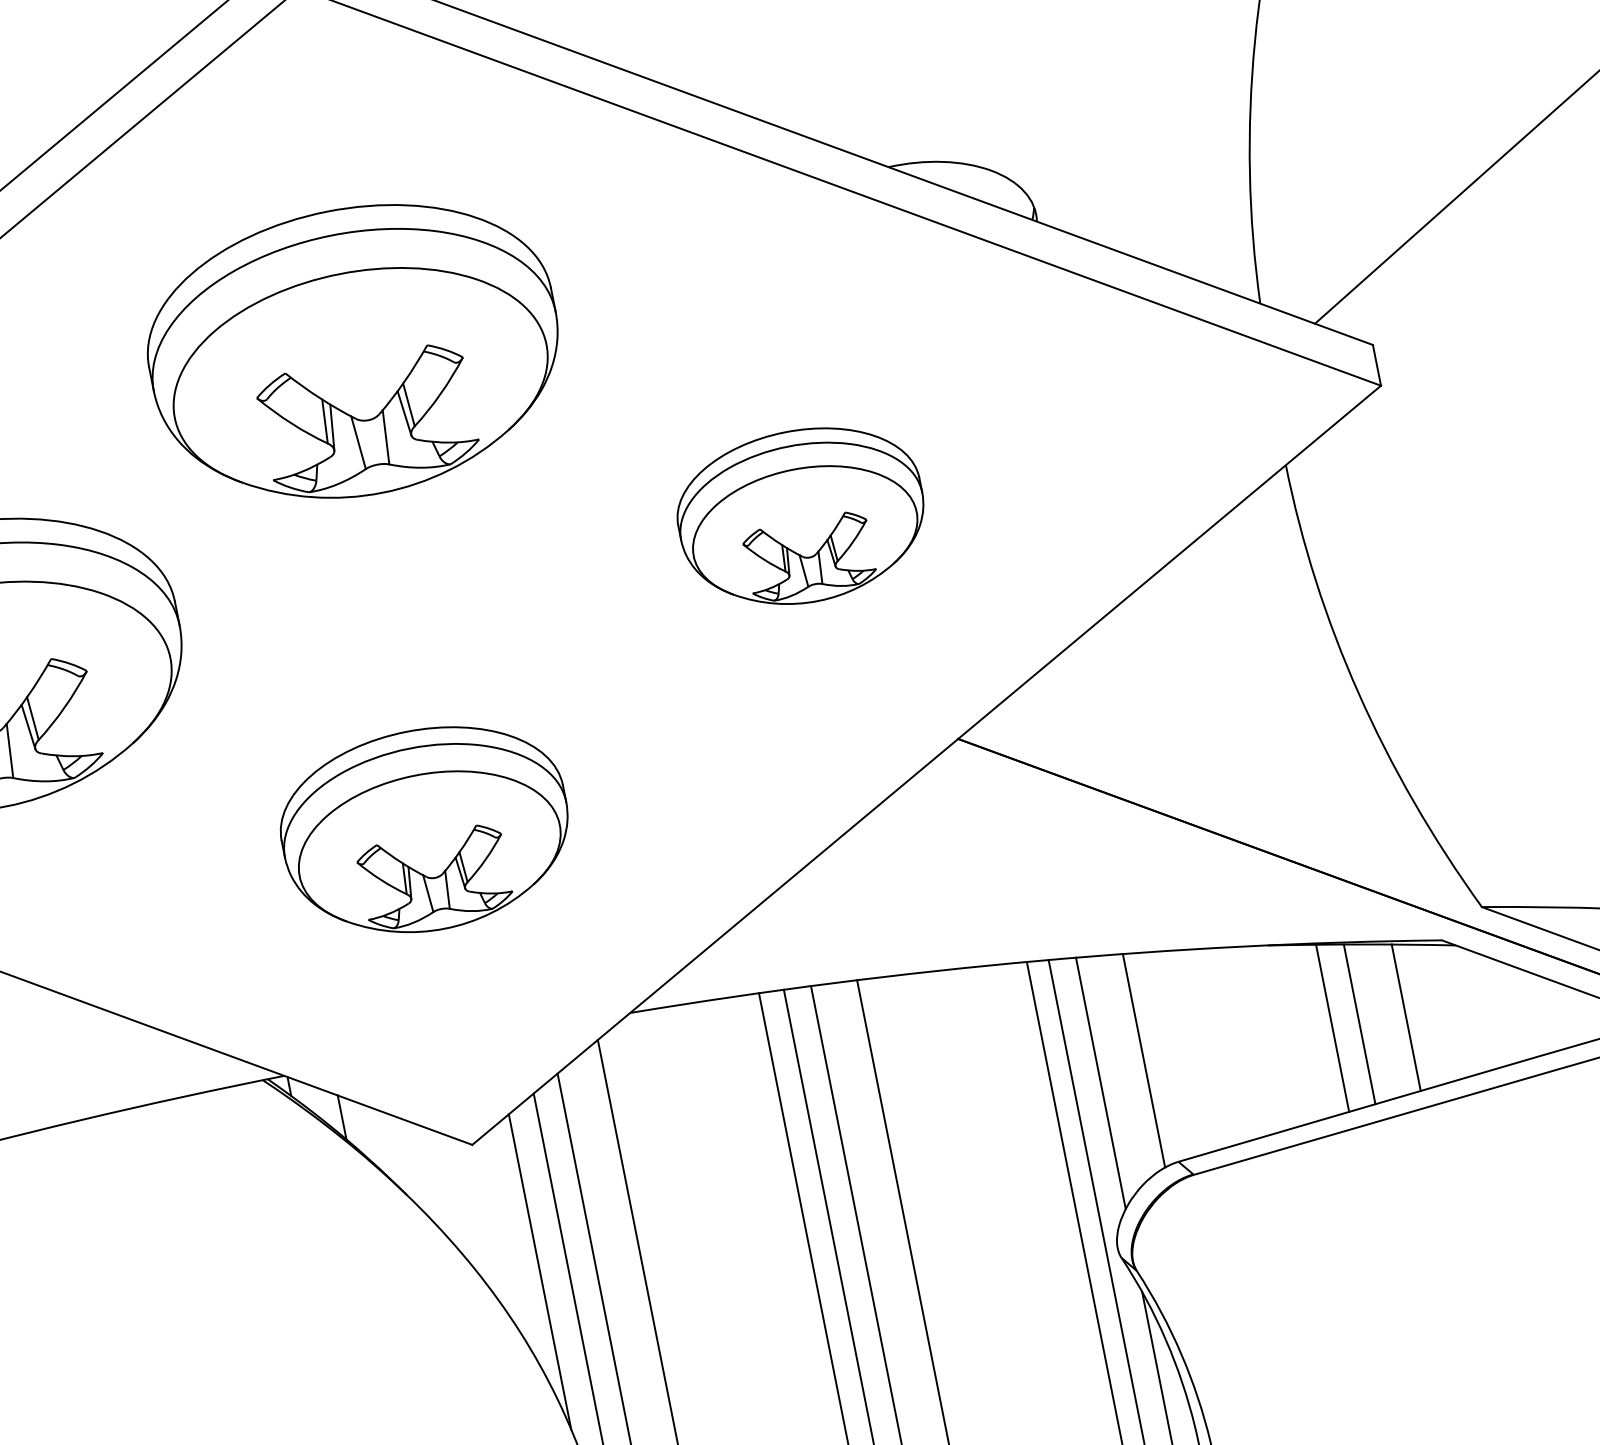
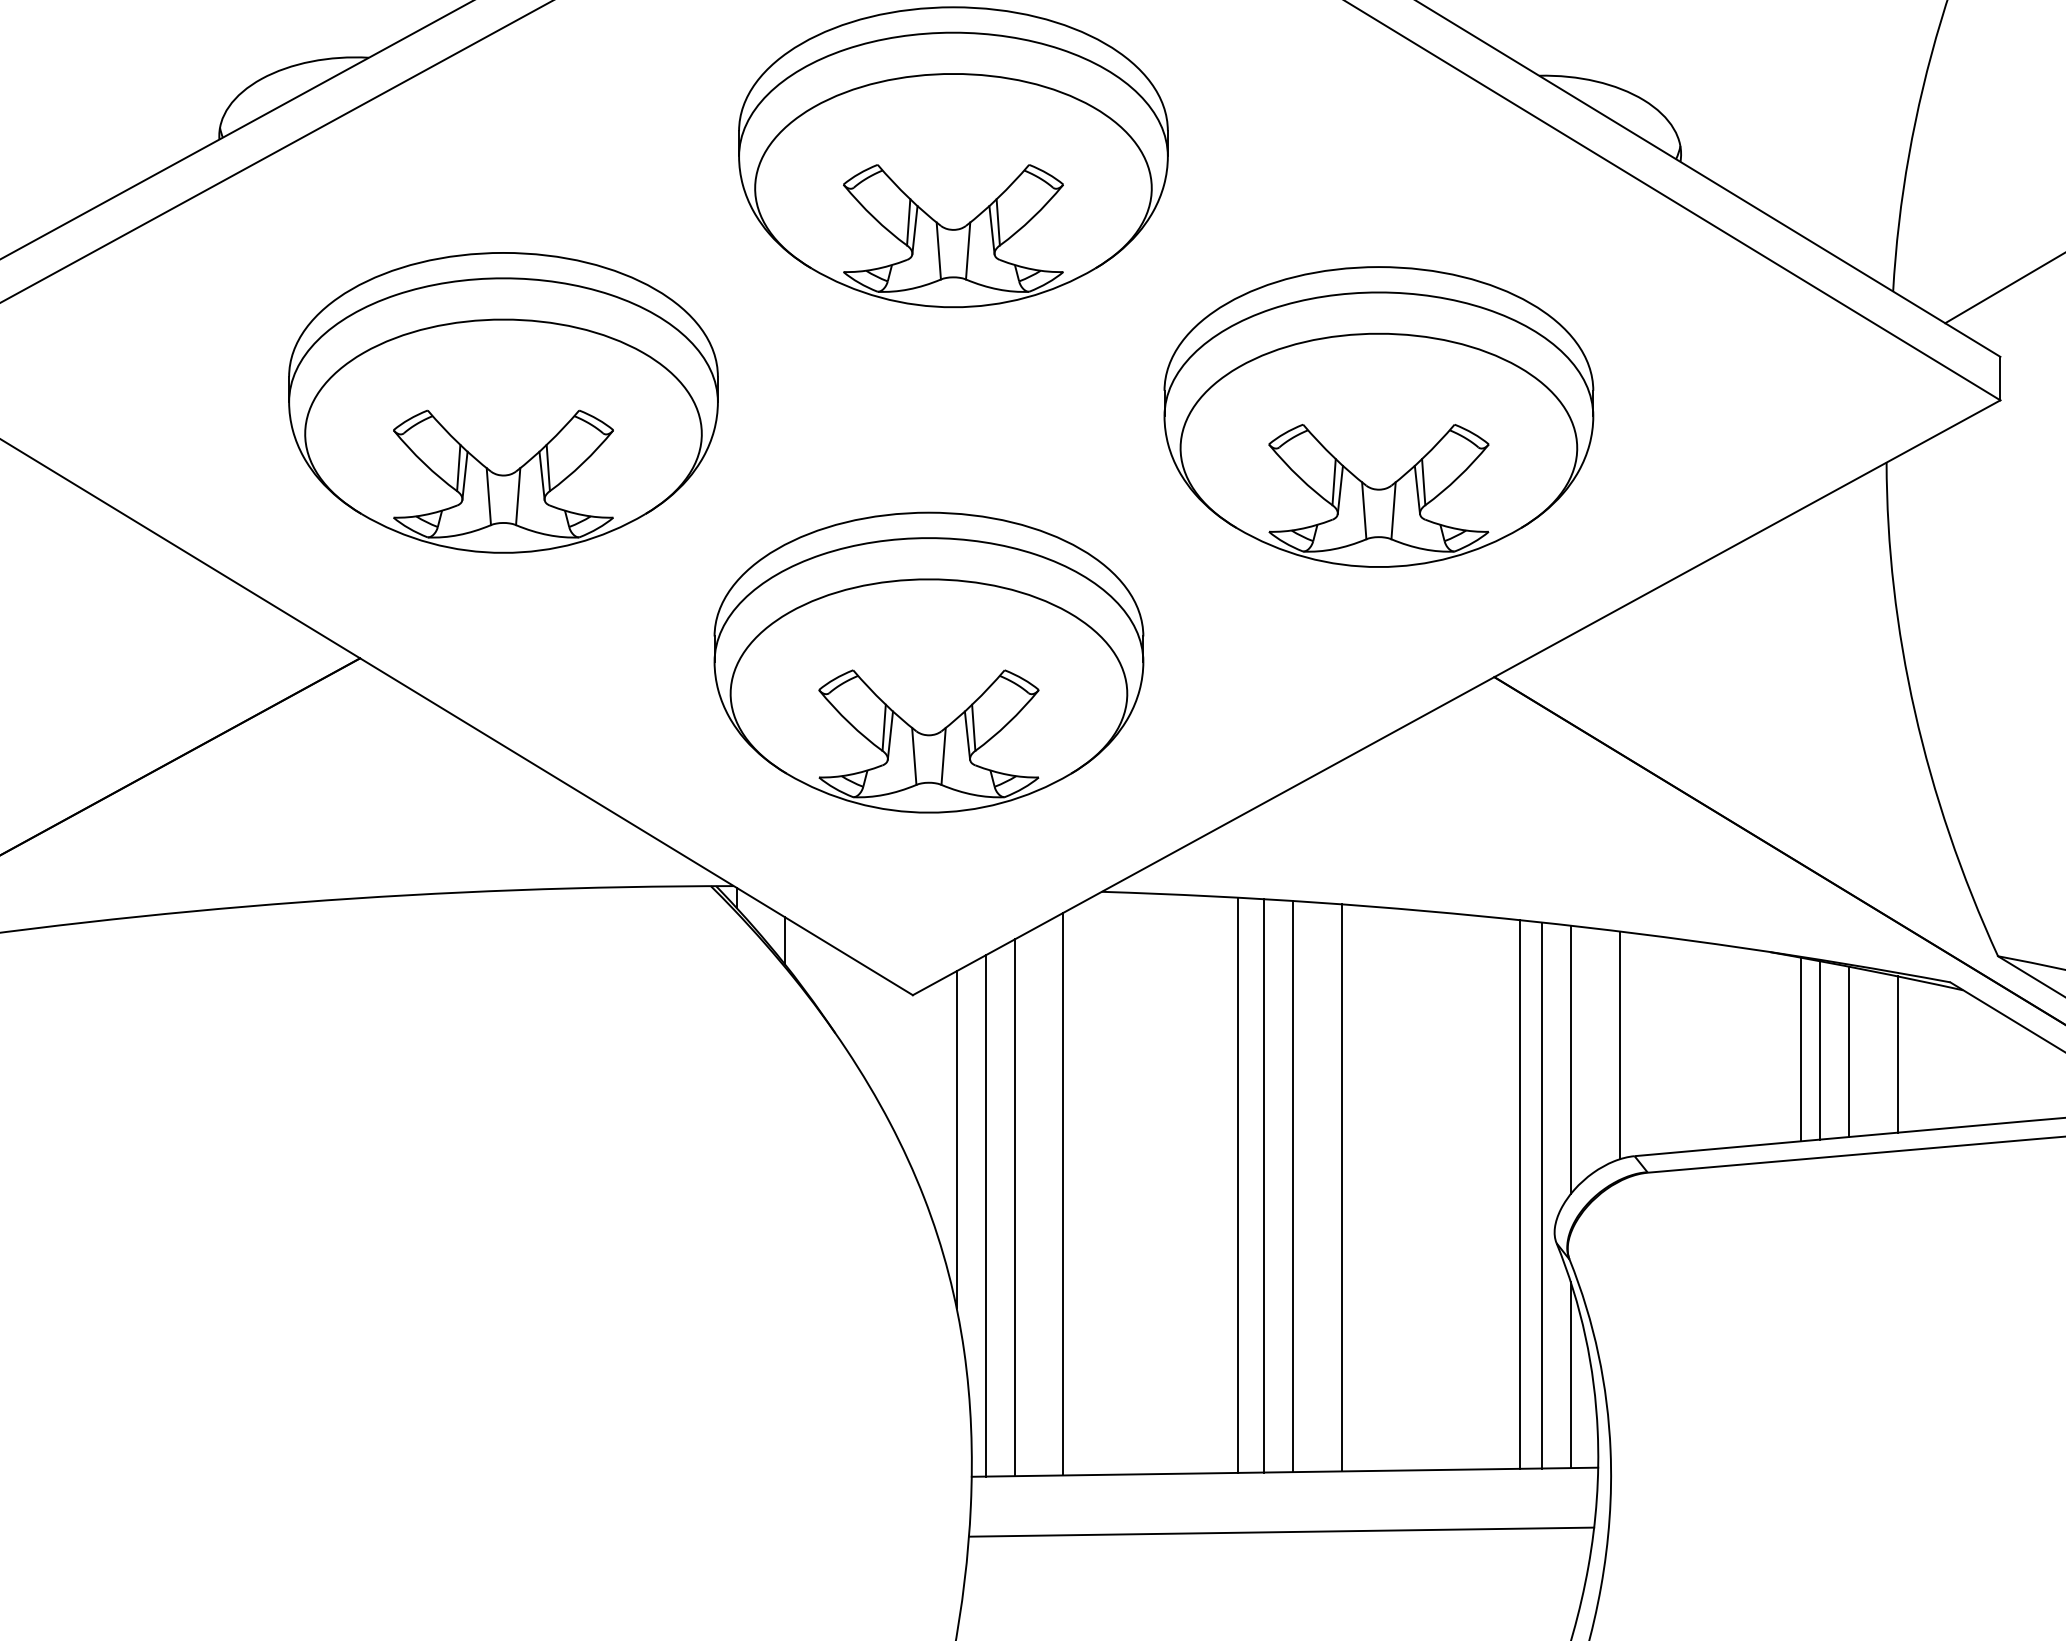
part: (801, 516) -> (1378, 416), size x1.67
part: (425, 830) -> (928, 662), size x1.43
line: (1314, 1031) -> (1800, 1049), added

